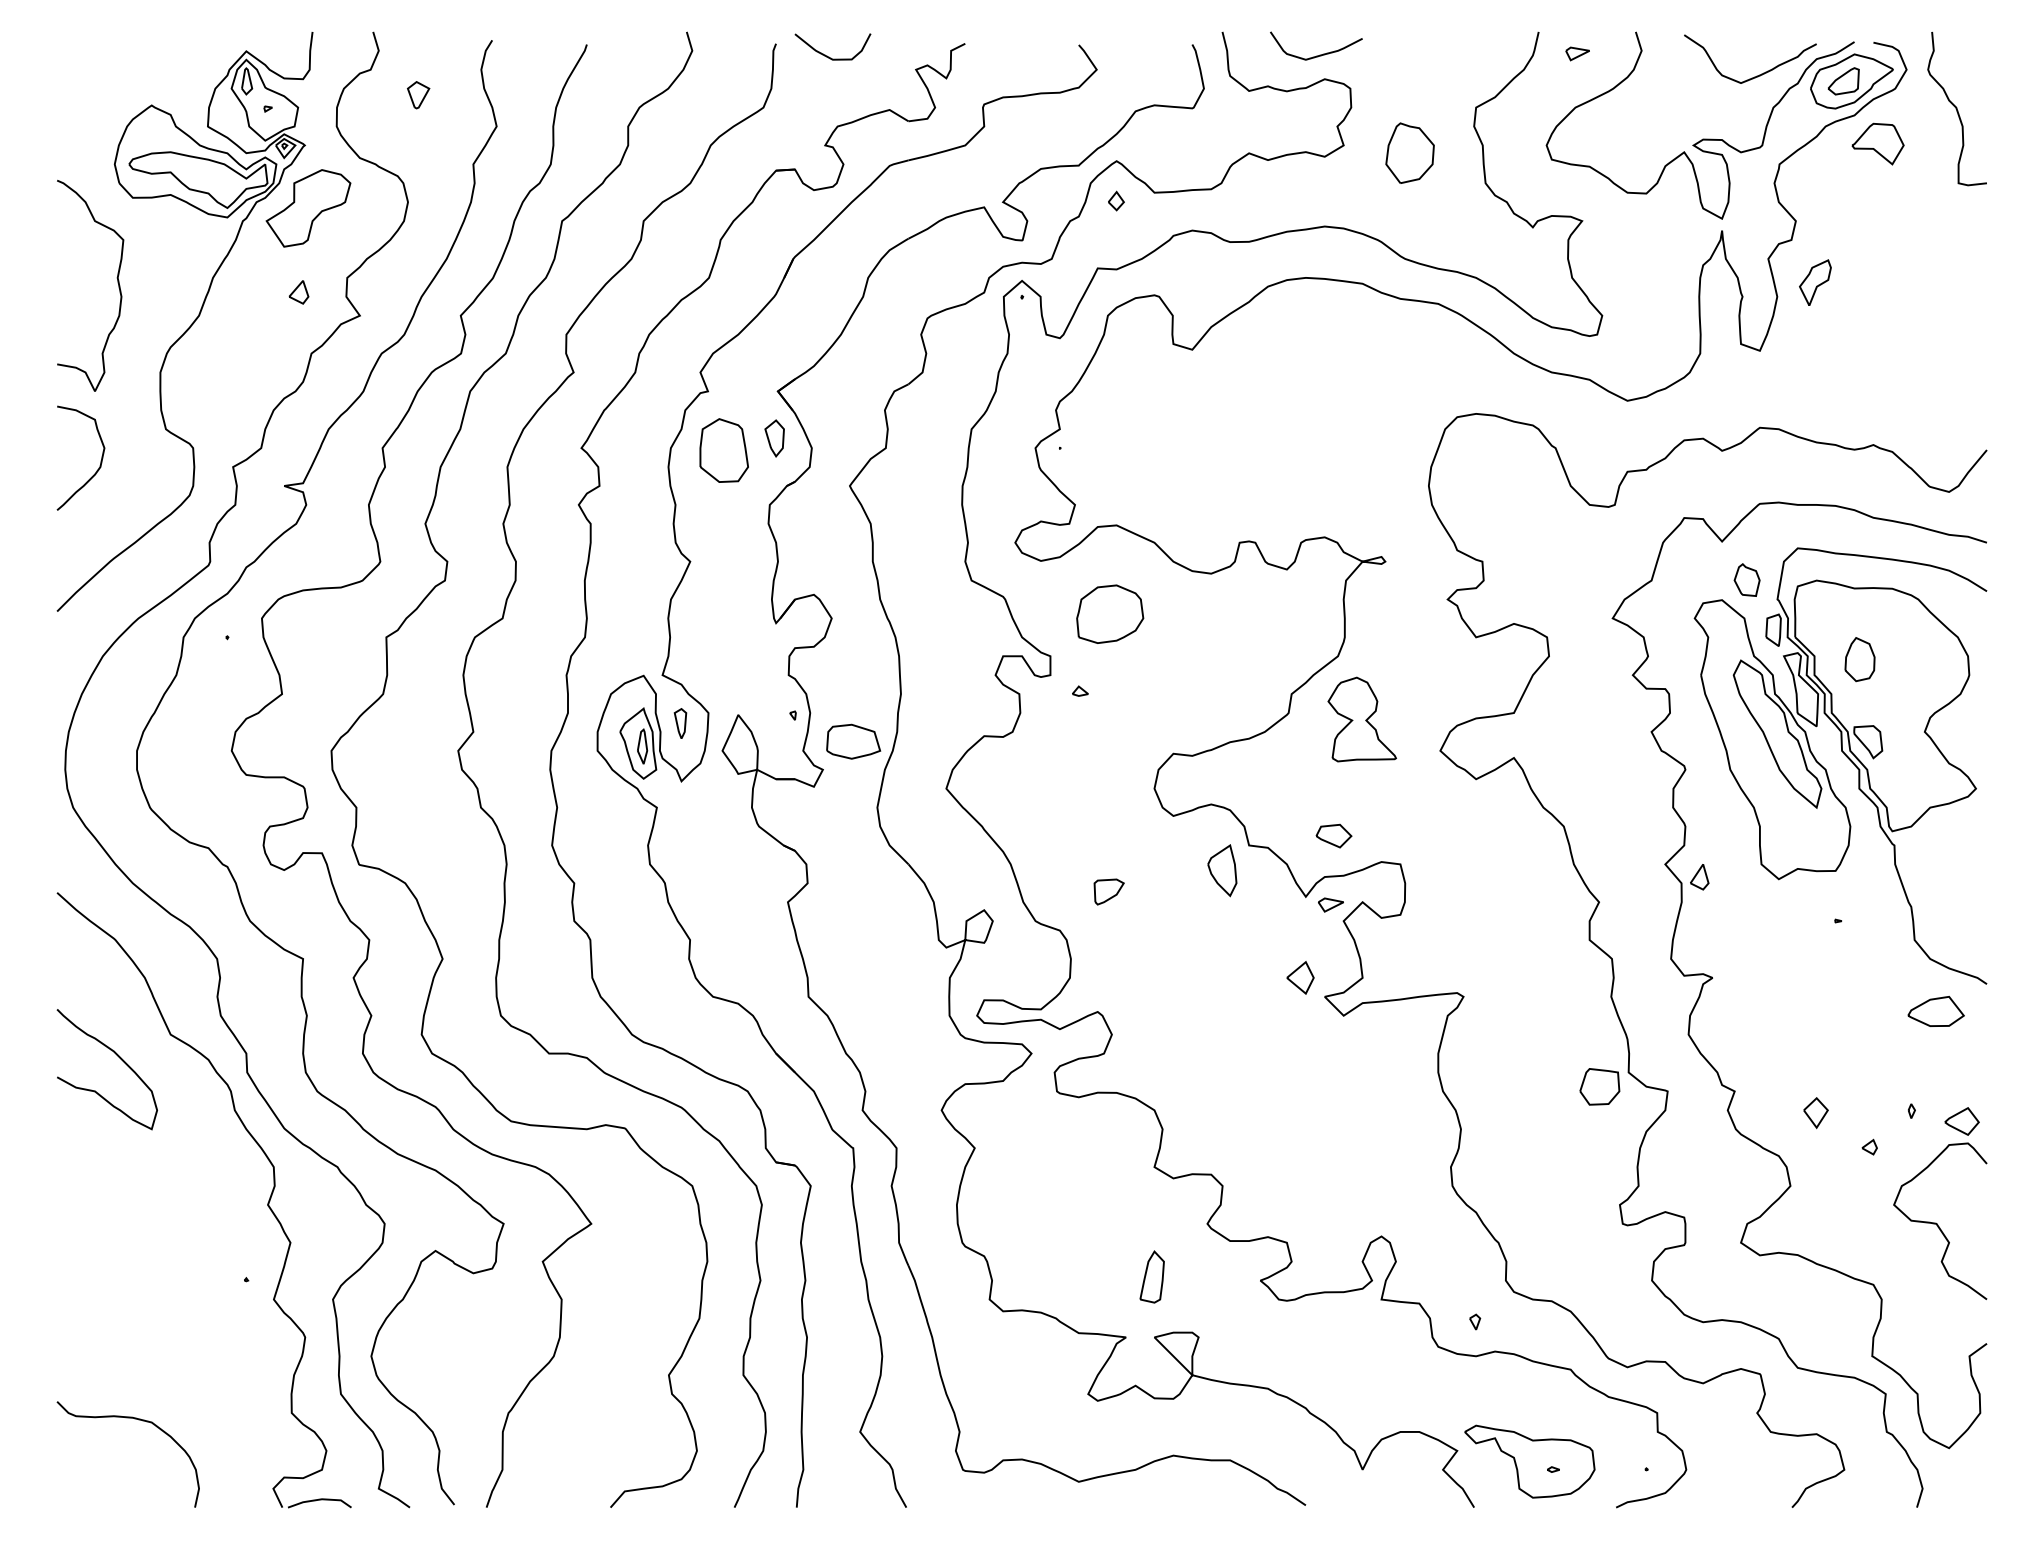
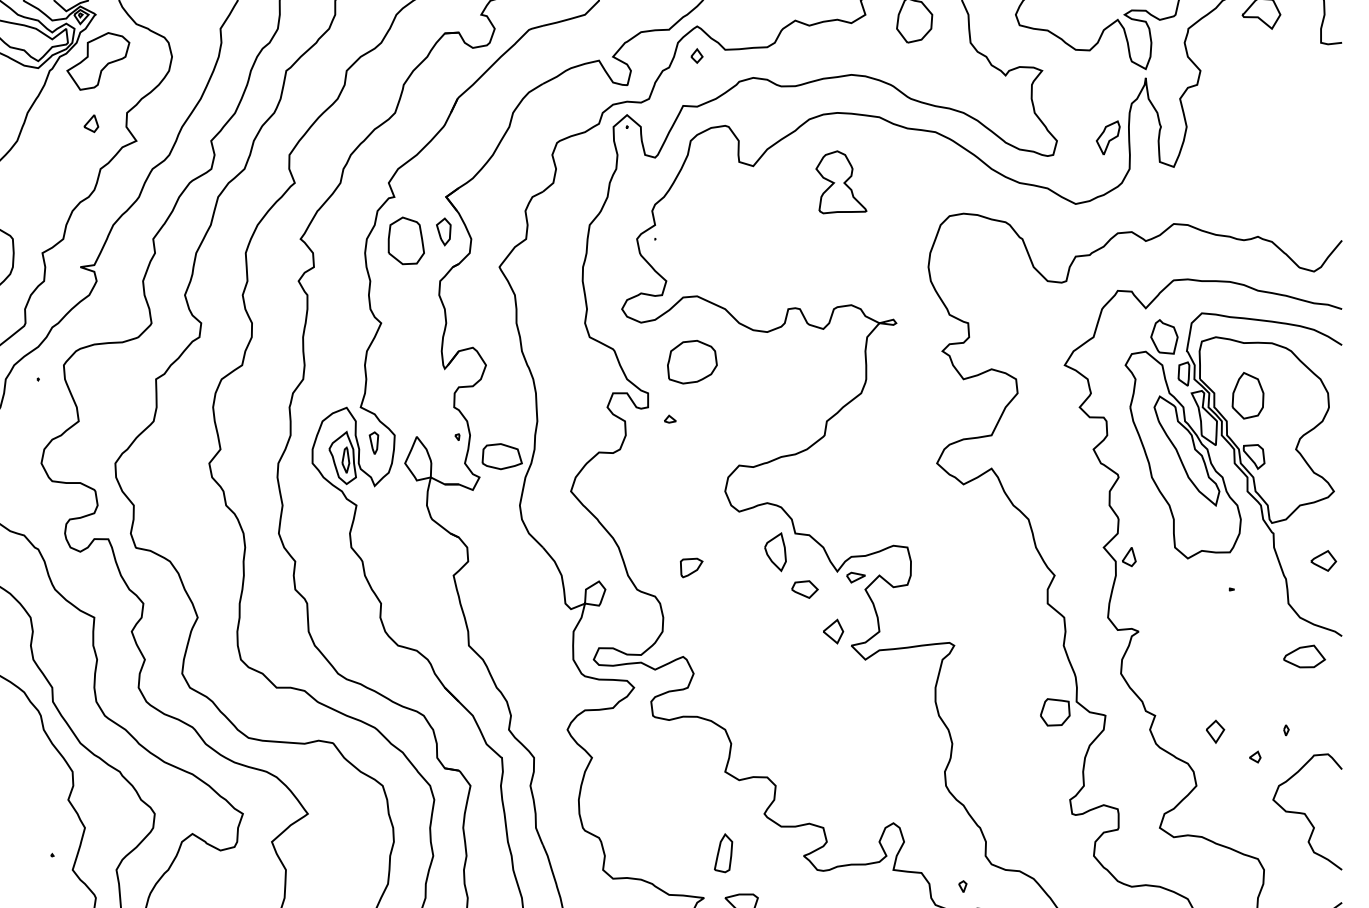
part: (1815, 282) -> (1108, 137), moved
part: (1746, 579) -> (1163, 336), size x1.43
part: (1859, 659) -> (1247, 395), size x1.43
part: (1361, 719) -> (840, 182), moved
part: (1333, 835) -> (804, 589), moved
part: (1961, 1121) -> (1323, 560), moved

